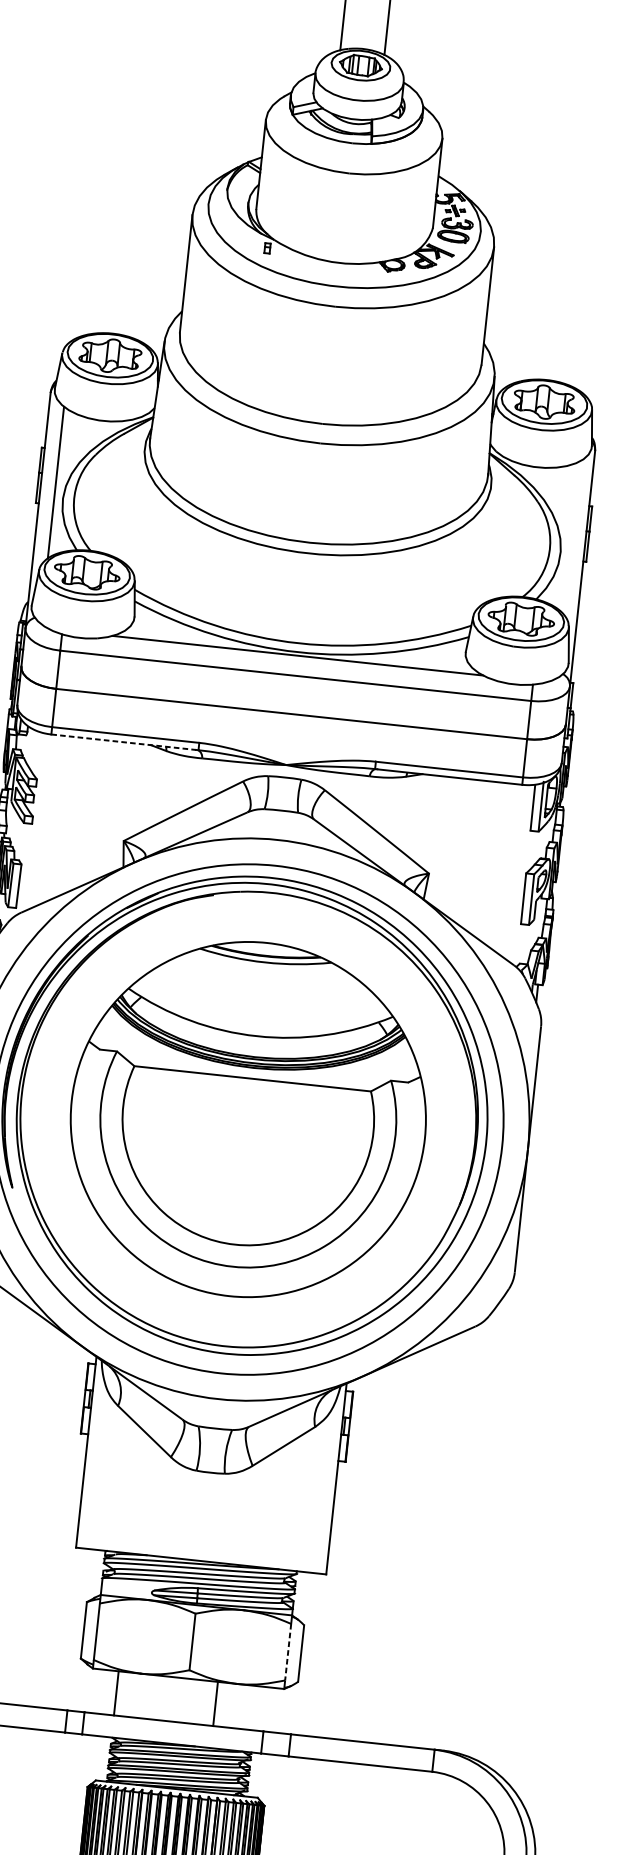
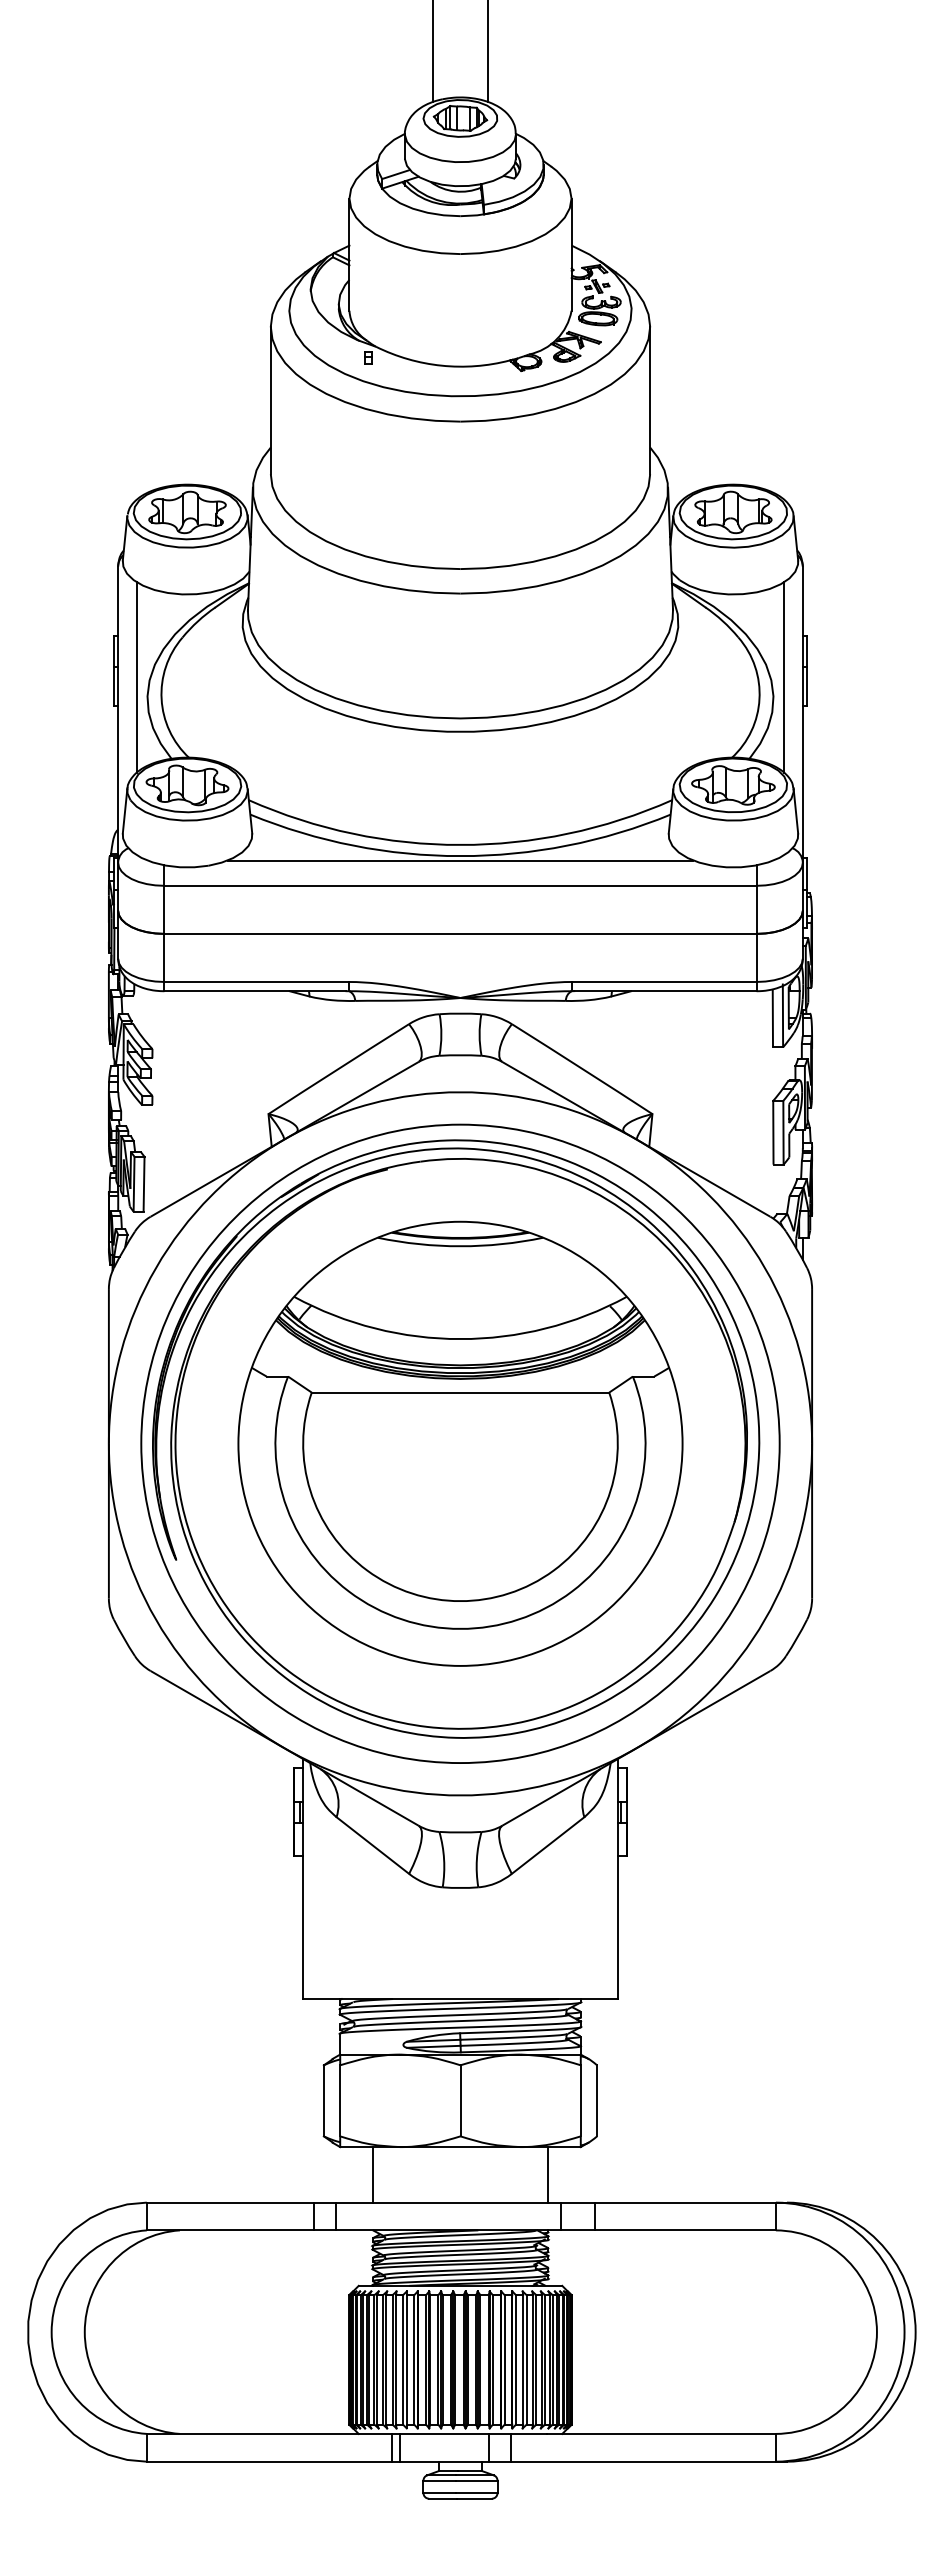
line: (571, 537) -> (784, 677), added
line: (123, 742) -> (255, 991), dashed -> solid
line: (287, 1651) -> (580, 2100), dashed -> solid
line: (215, 1703) -> (548, 2174), moved

